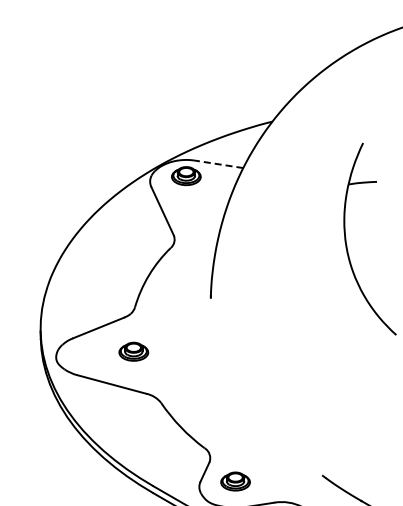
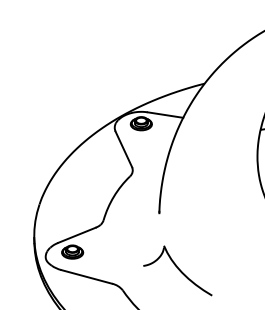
line: (218, 164) -> (165, 115), dashed -> solid
part: (133, 351) -> (72, 251), moved
part: (235, 376) -> (177, 271), added

